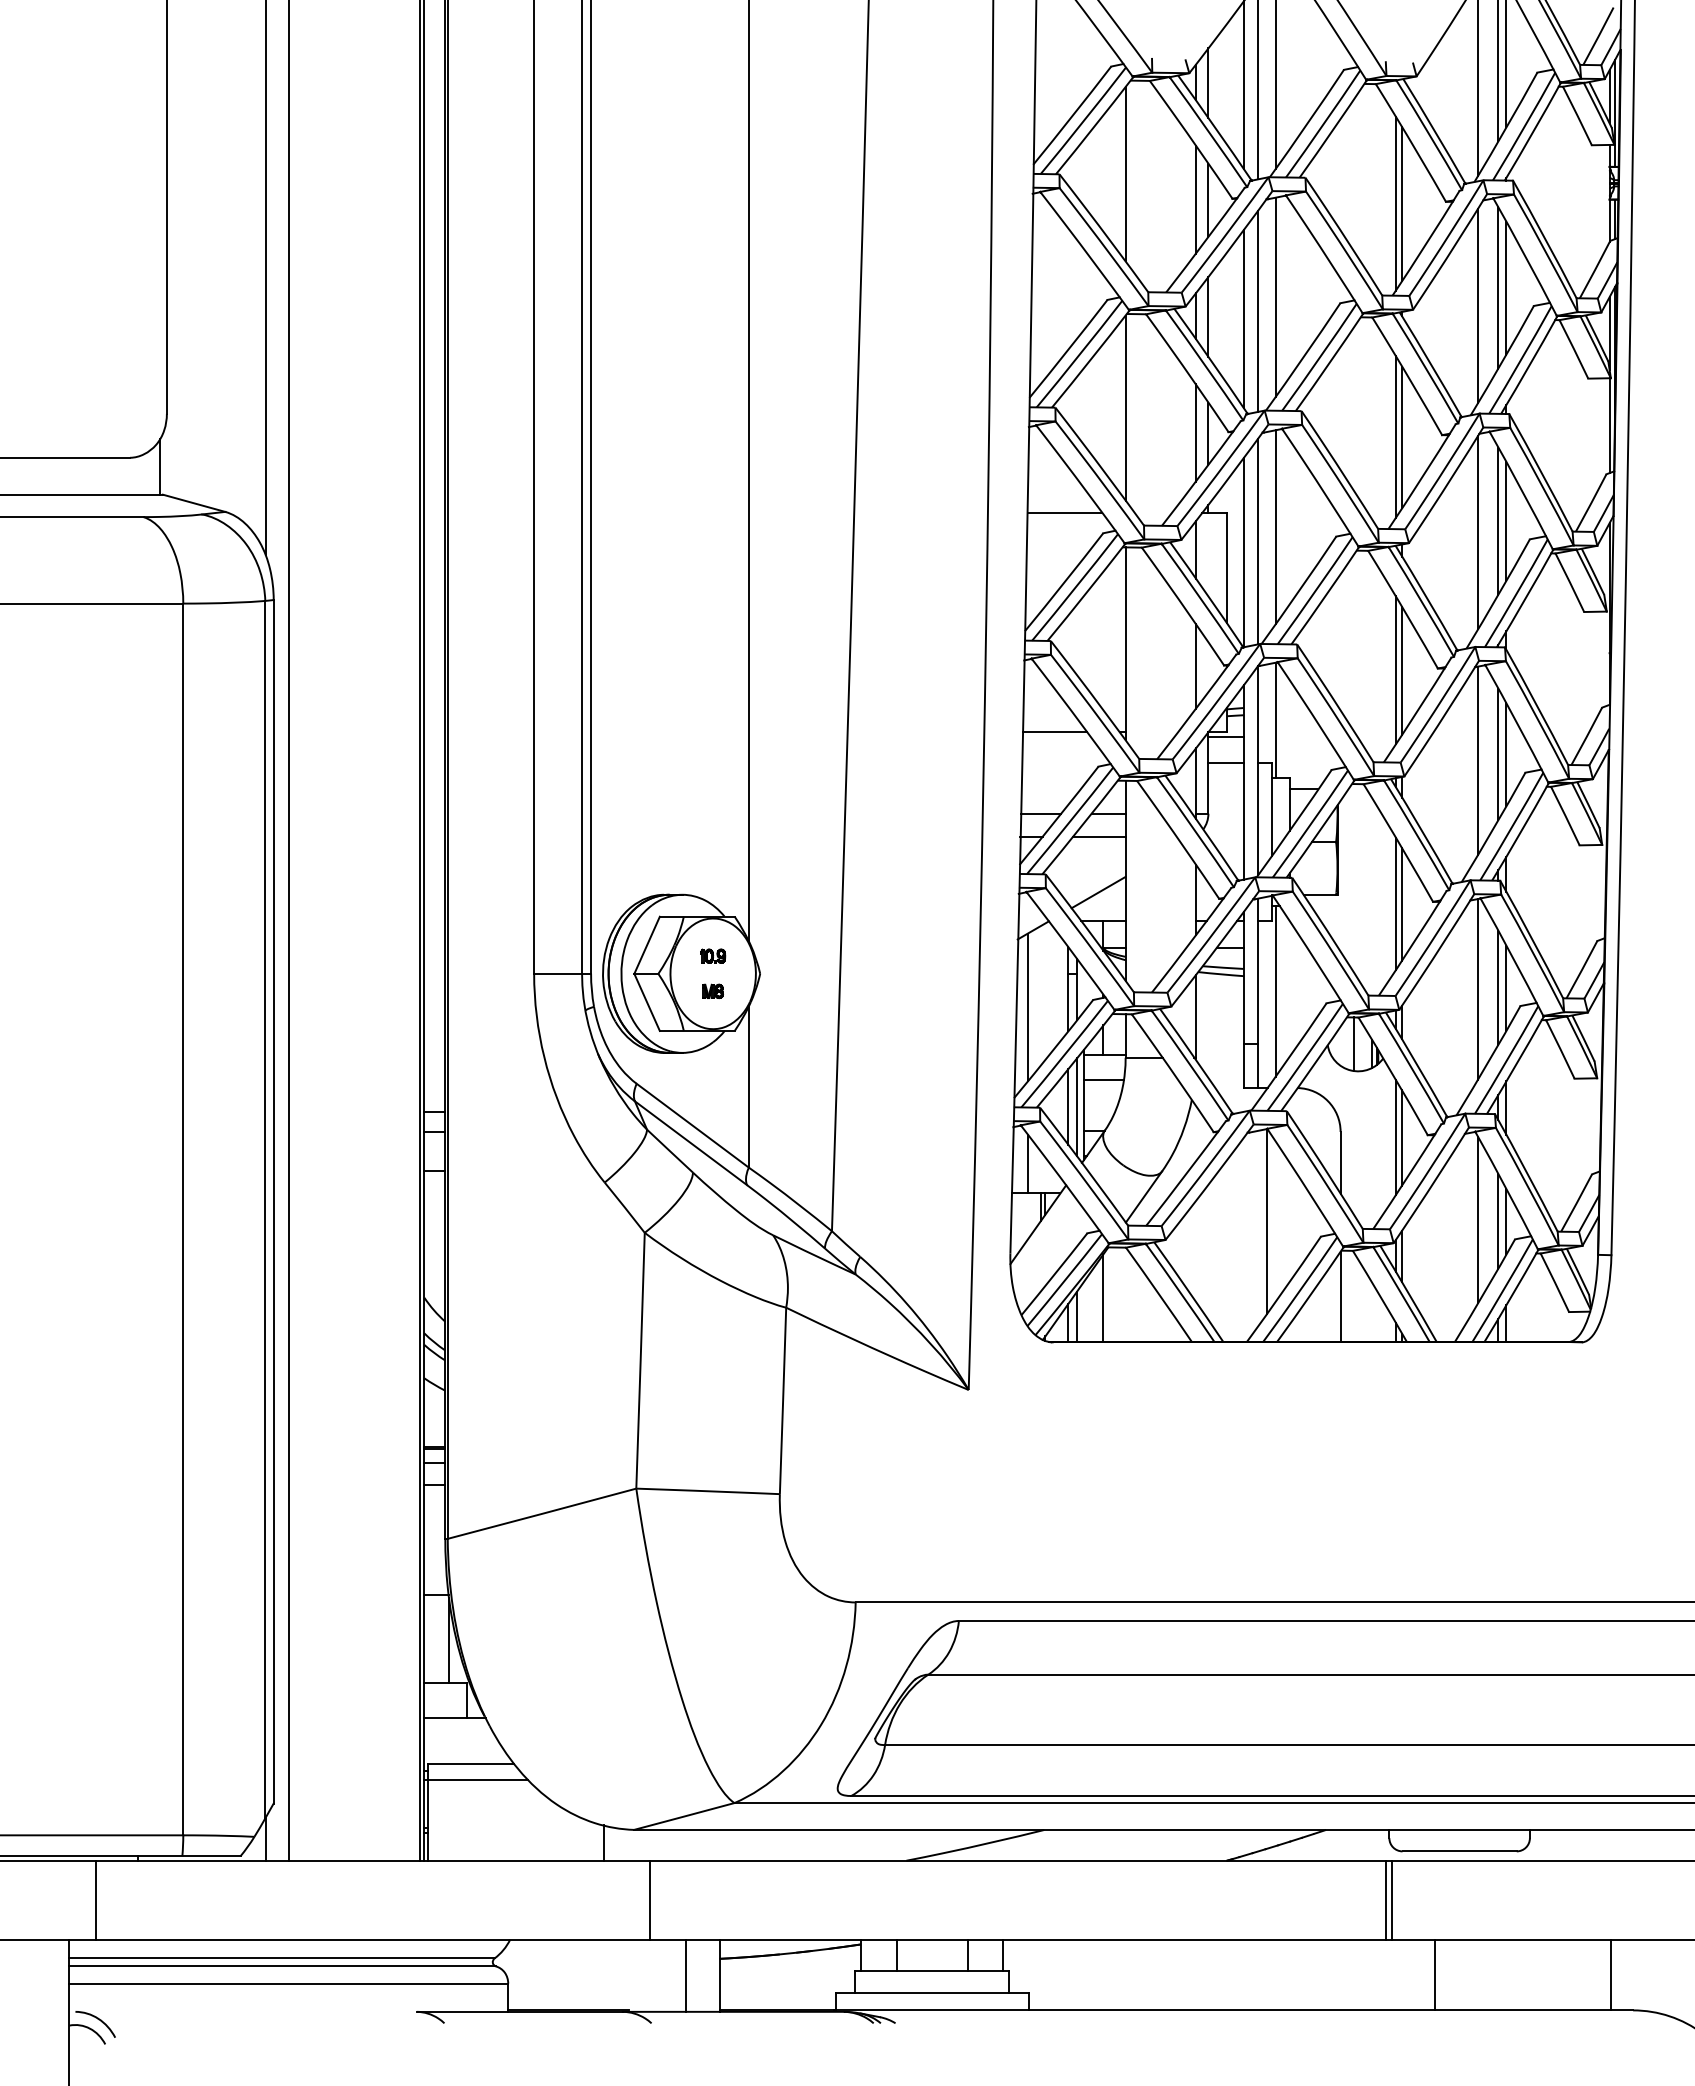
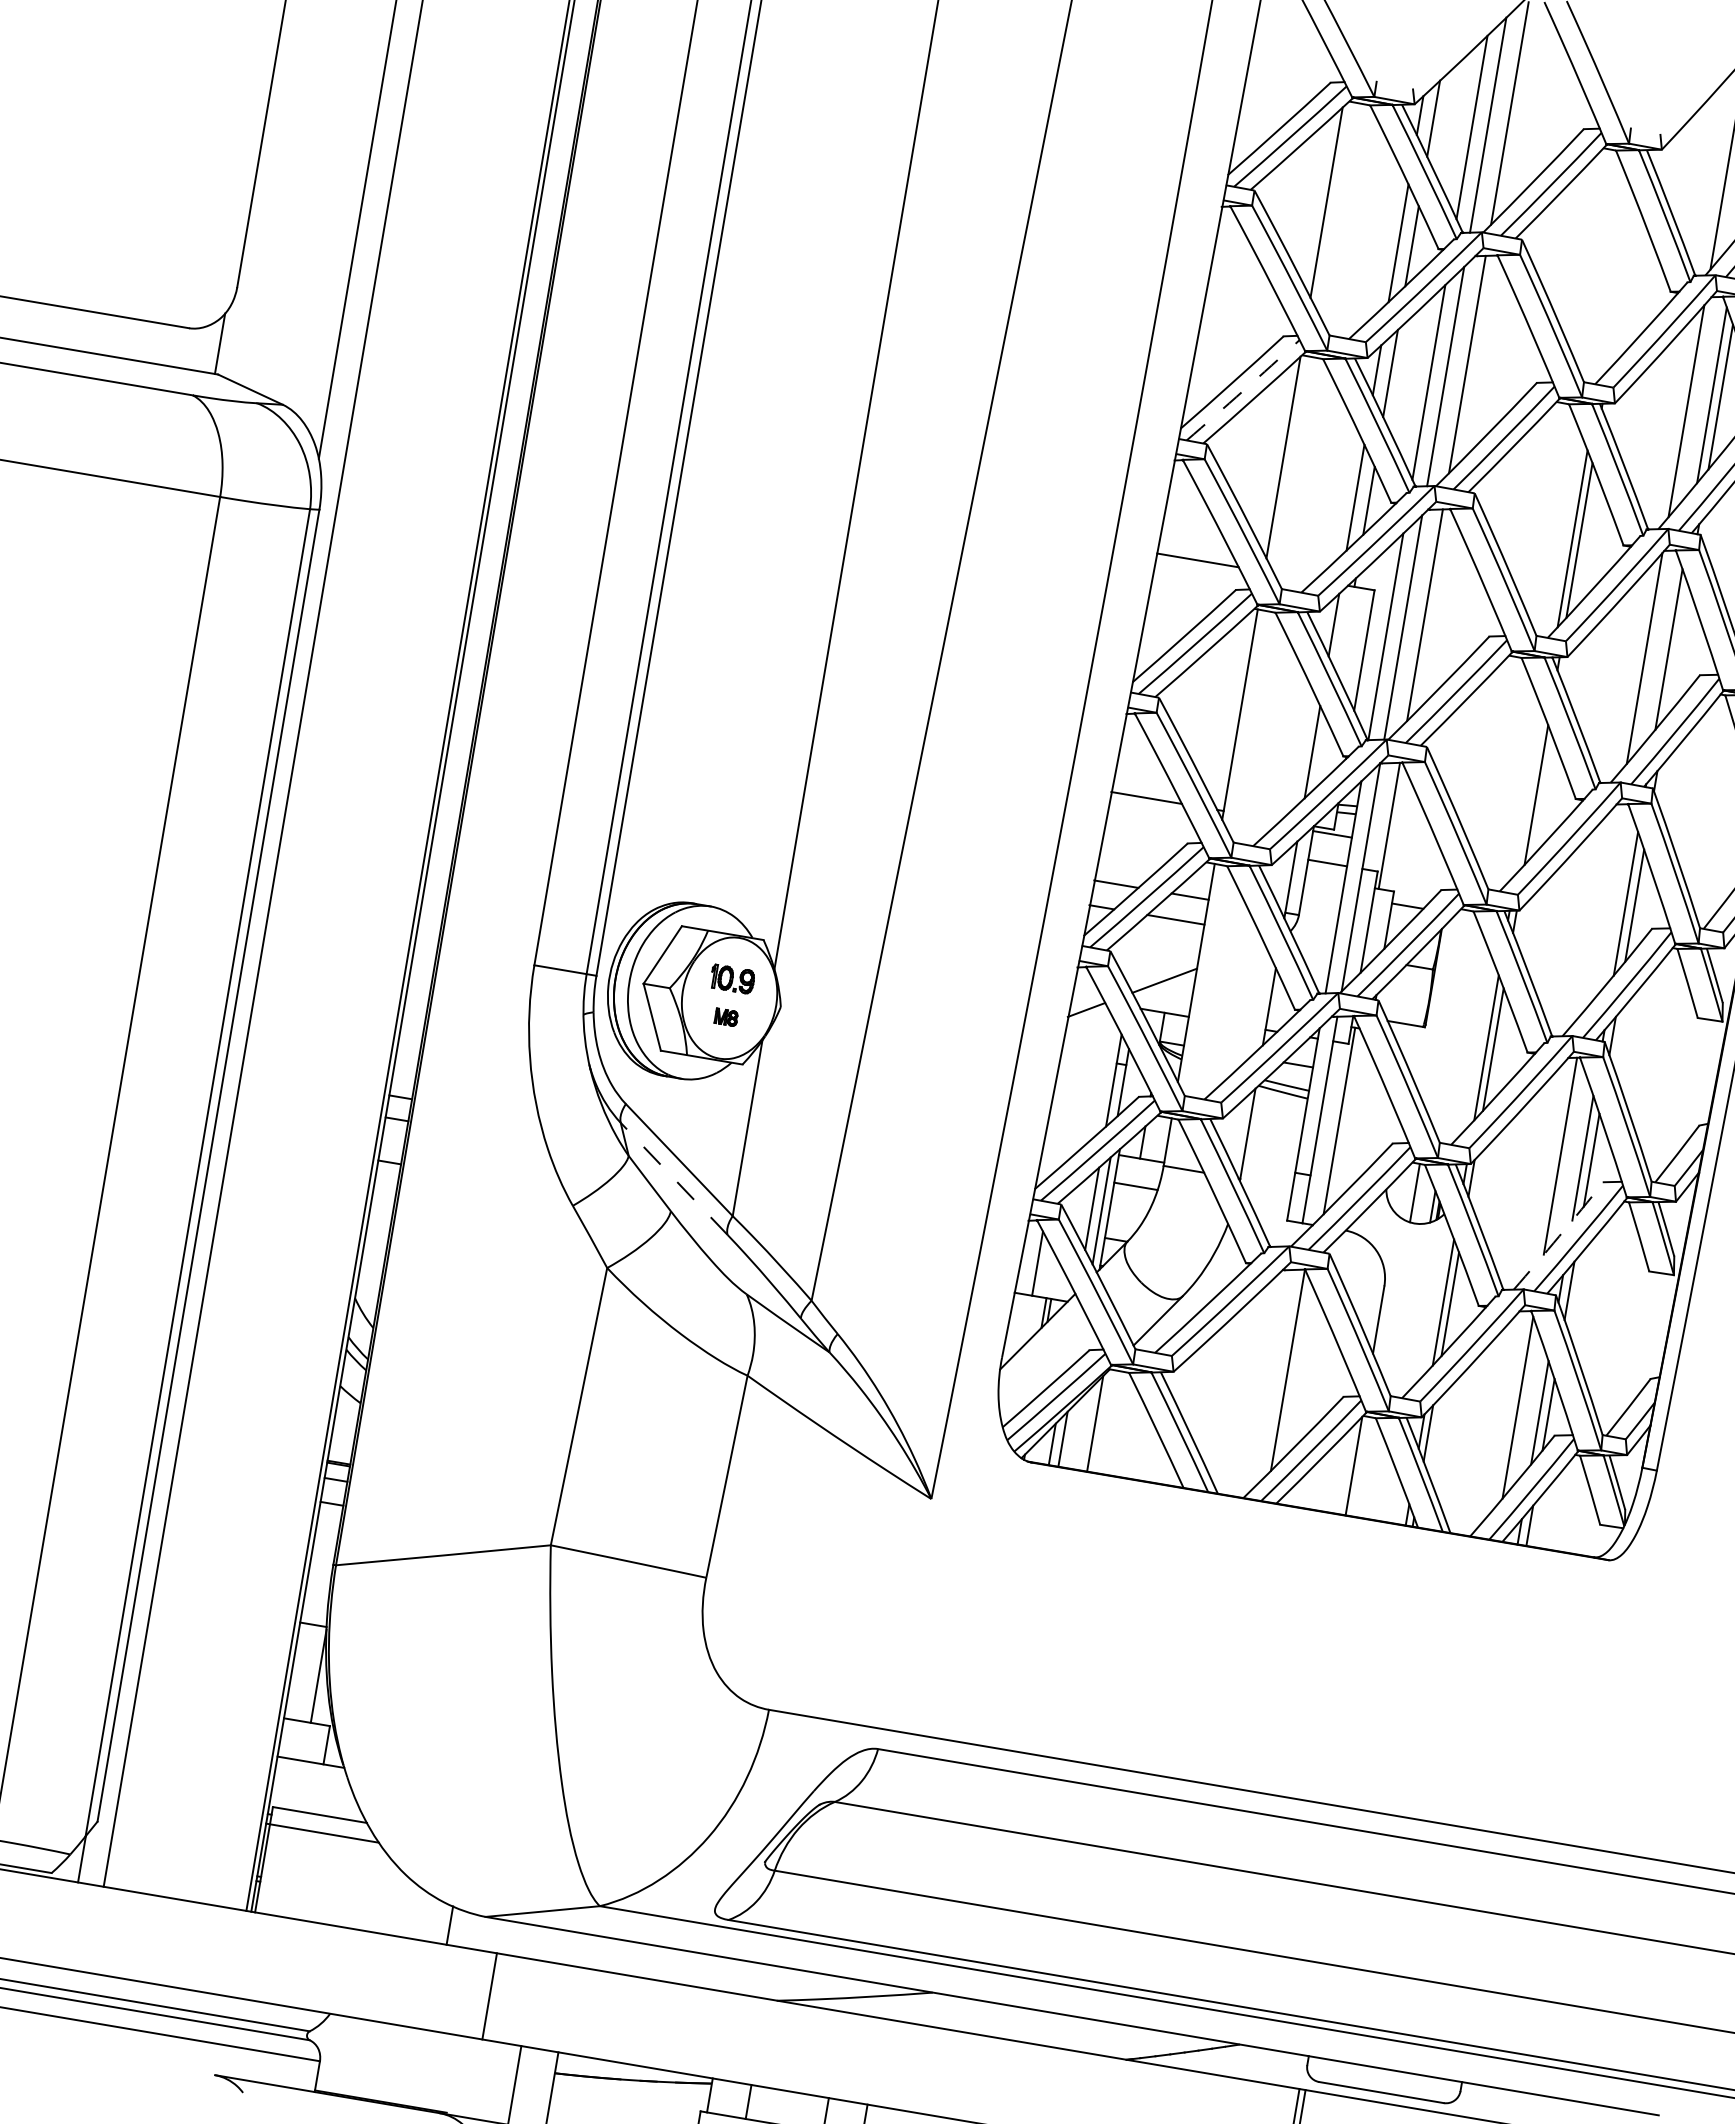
line: (1395, 203) -> (1615, 284), removed
line: (1402, 204) -> (1622, 286), removed
arc: (1079, 354) -> (1243, 390), solid -> dashed
line: (1506, 521) -> (1677, 651), removed
line: (1395, 670) -> (1529, 793), removed
line: (1478, 760) -> (1603, 906), removed
part: (713, 955) -> (733, 978), size x1.6
line: (1027, 1007) -> (1065, 1092), removed
arc: (1489, 1061) -> (1559, 1236), solid -> dashed
line: (690, 1143) -> (673, 1179), solid -> dashed

